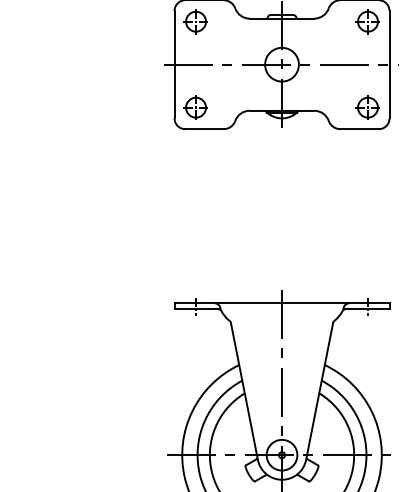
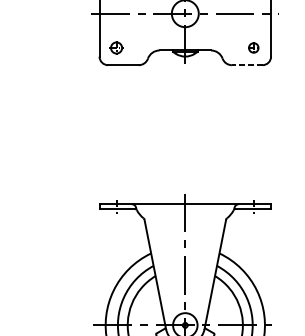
part: (195, 107) -> (116, 47), size x0.7
part: (367, 107) -> (253, 47), size x0.6
line: (359, 129) -> (247, 65), solid -> dashed

